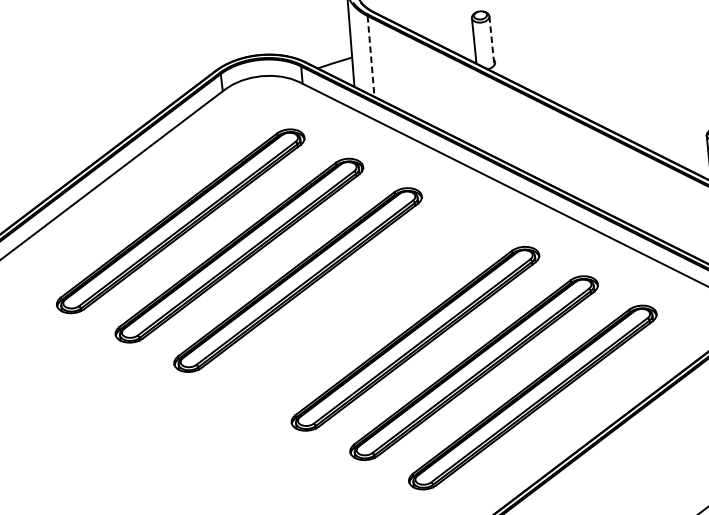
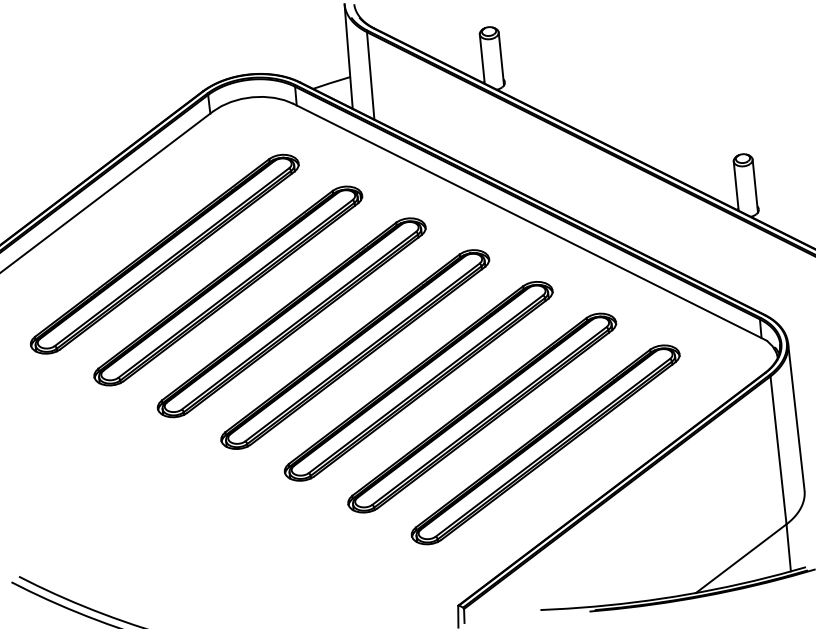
line: (491, 40) -> (501, 58), dashed -> solid
line: (370, 56) -> (370, 75), dashed -> solid
part: (357, 309) -> (355, 349), added

